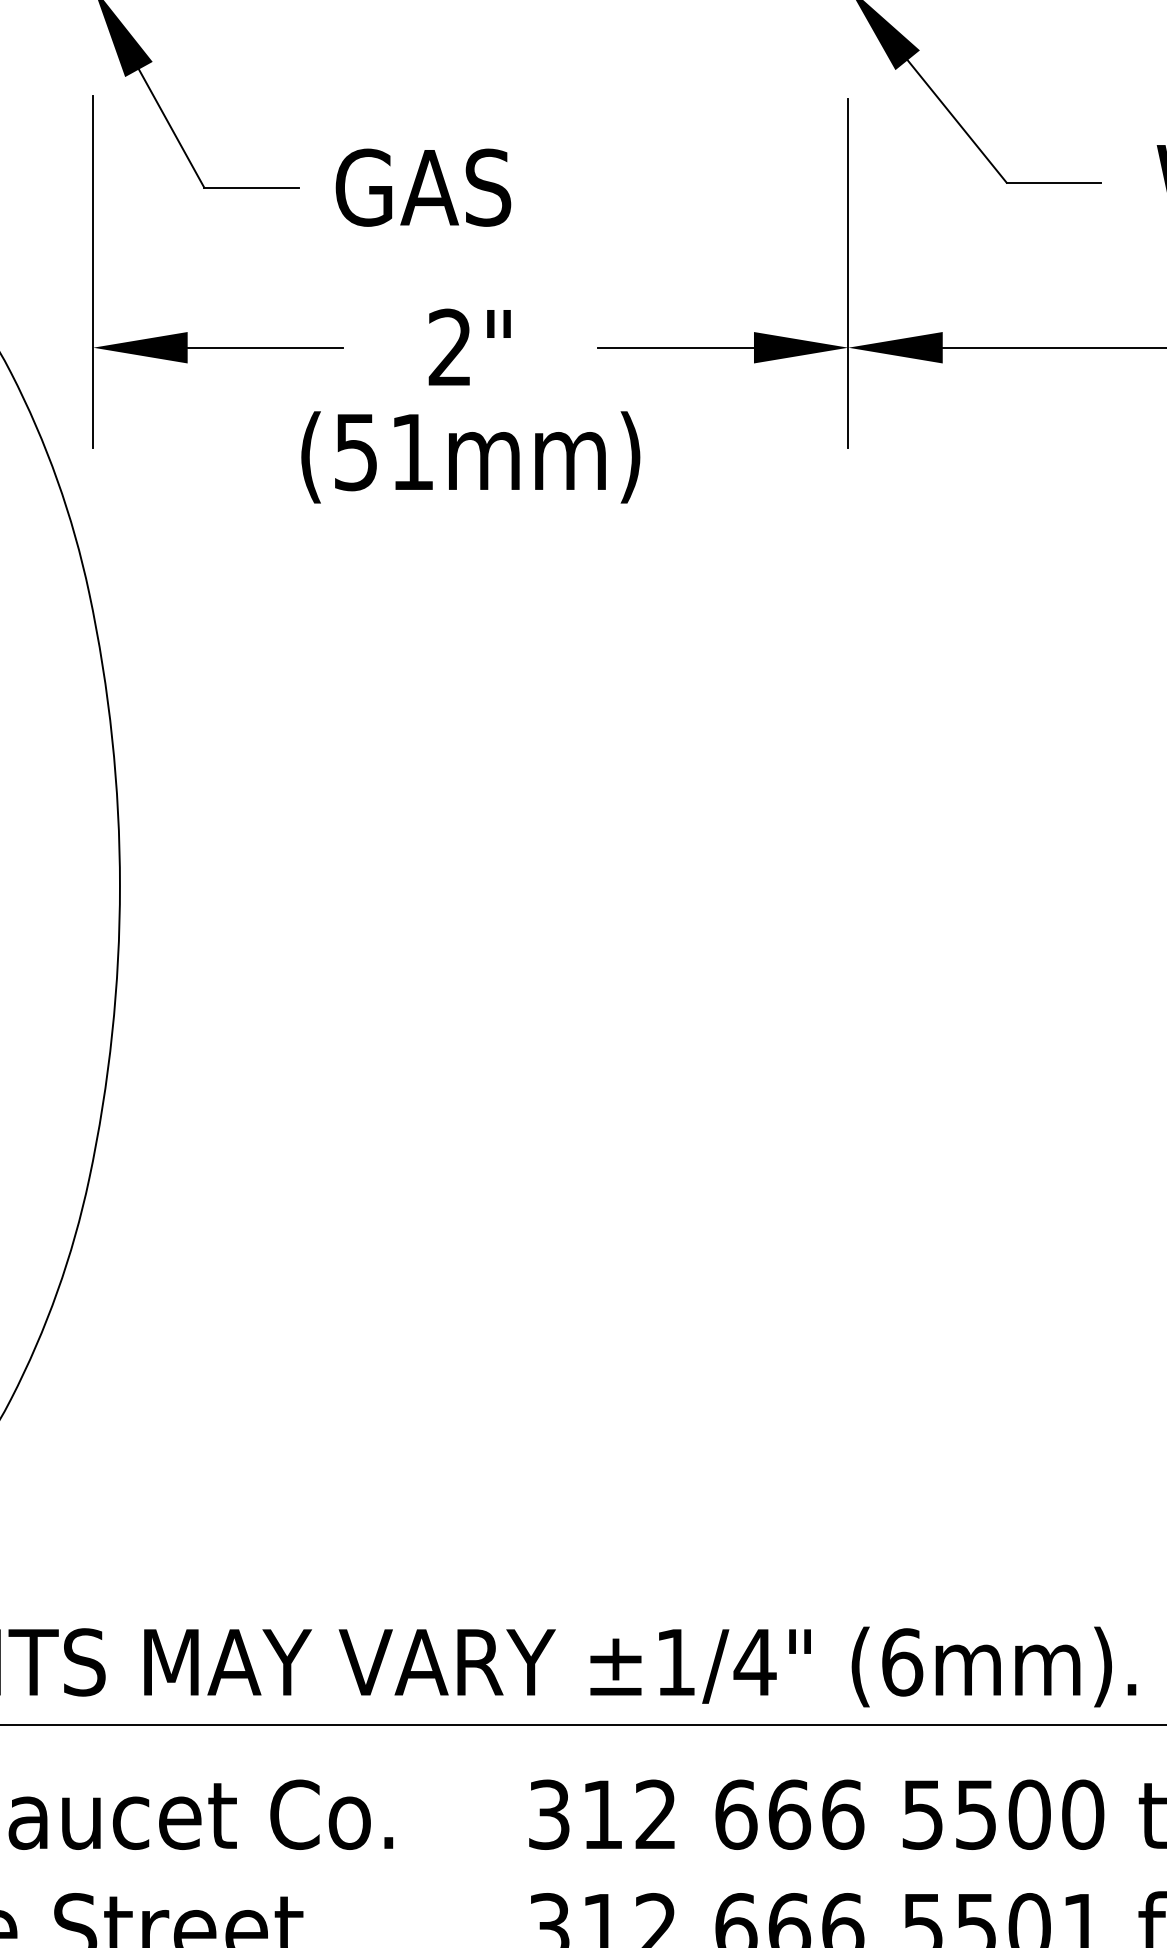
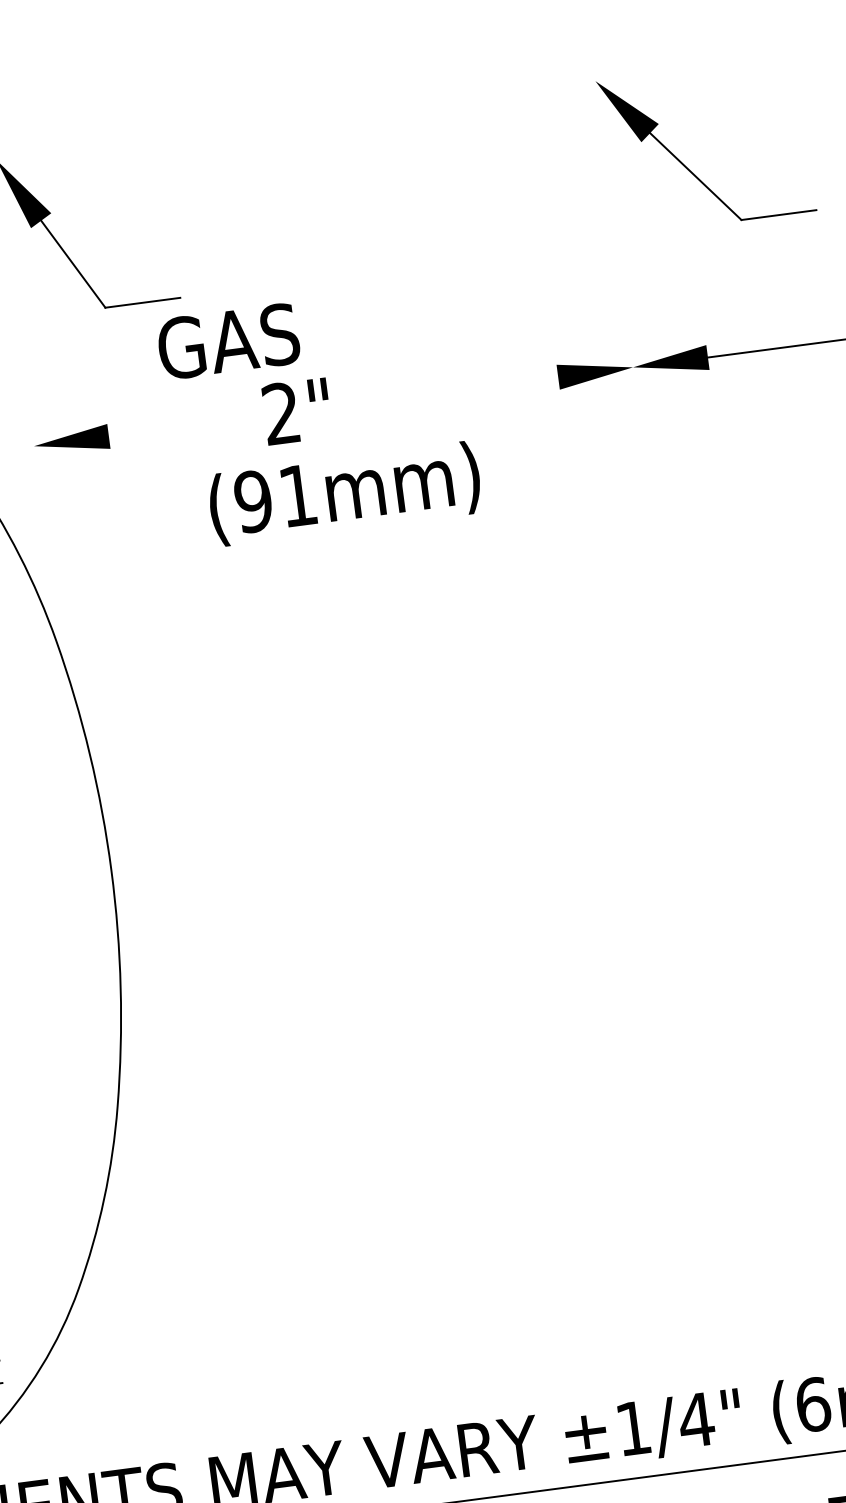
text: (423, 187) -> (228, 341), moved
line: (93, 271) -> (26, 385), removed
line: (848, 273) -> (625, 308), removed
text: (469, 346) -> (296, 410), moved
line: (265, 347) -> (170, 428), removed
line: (675, 347) -> (495, 385), removed
text: (355, 452) -> (253, 501), (51mm) -> (91mm)

